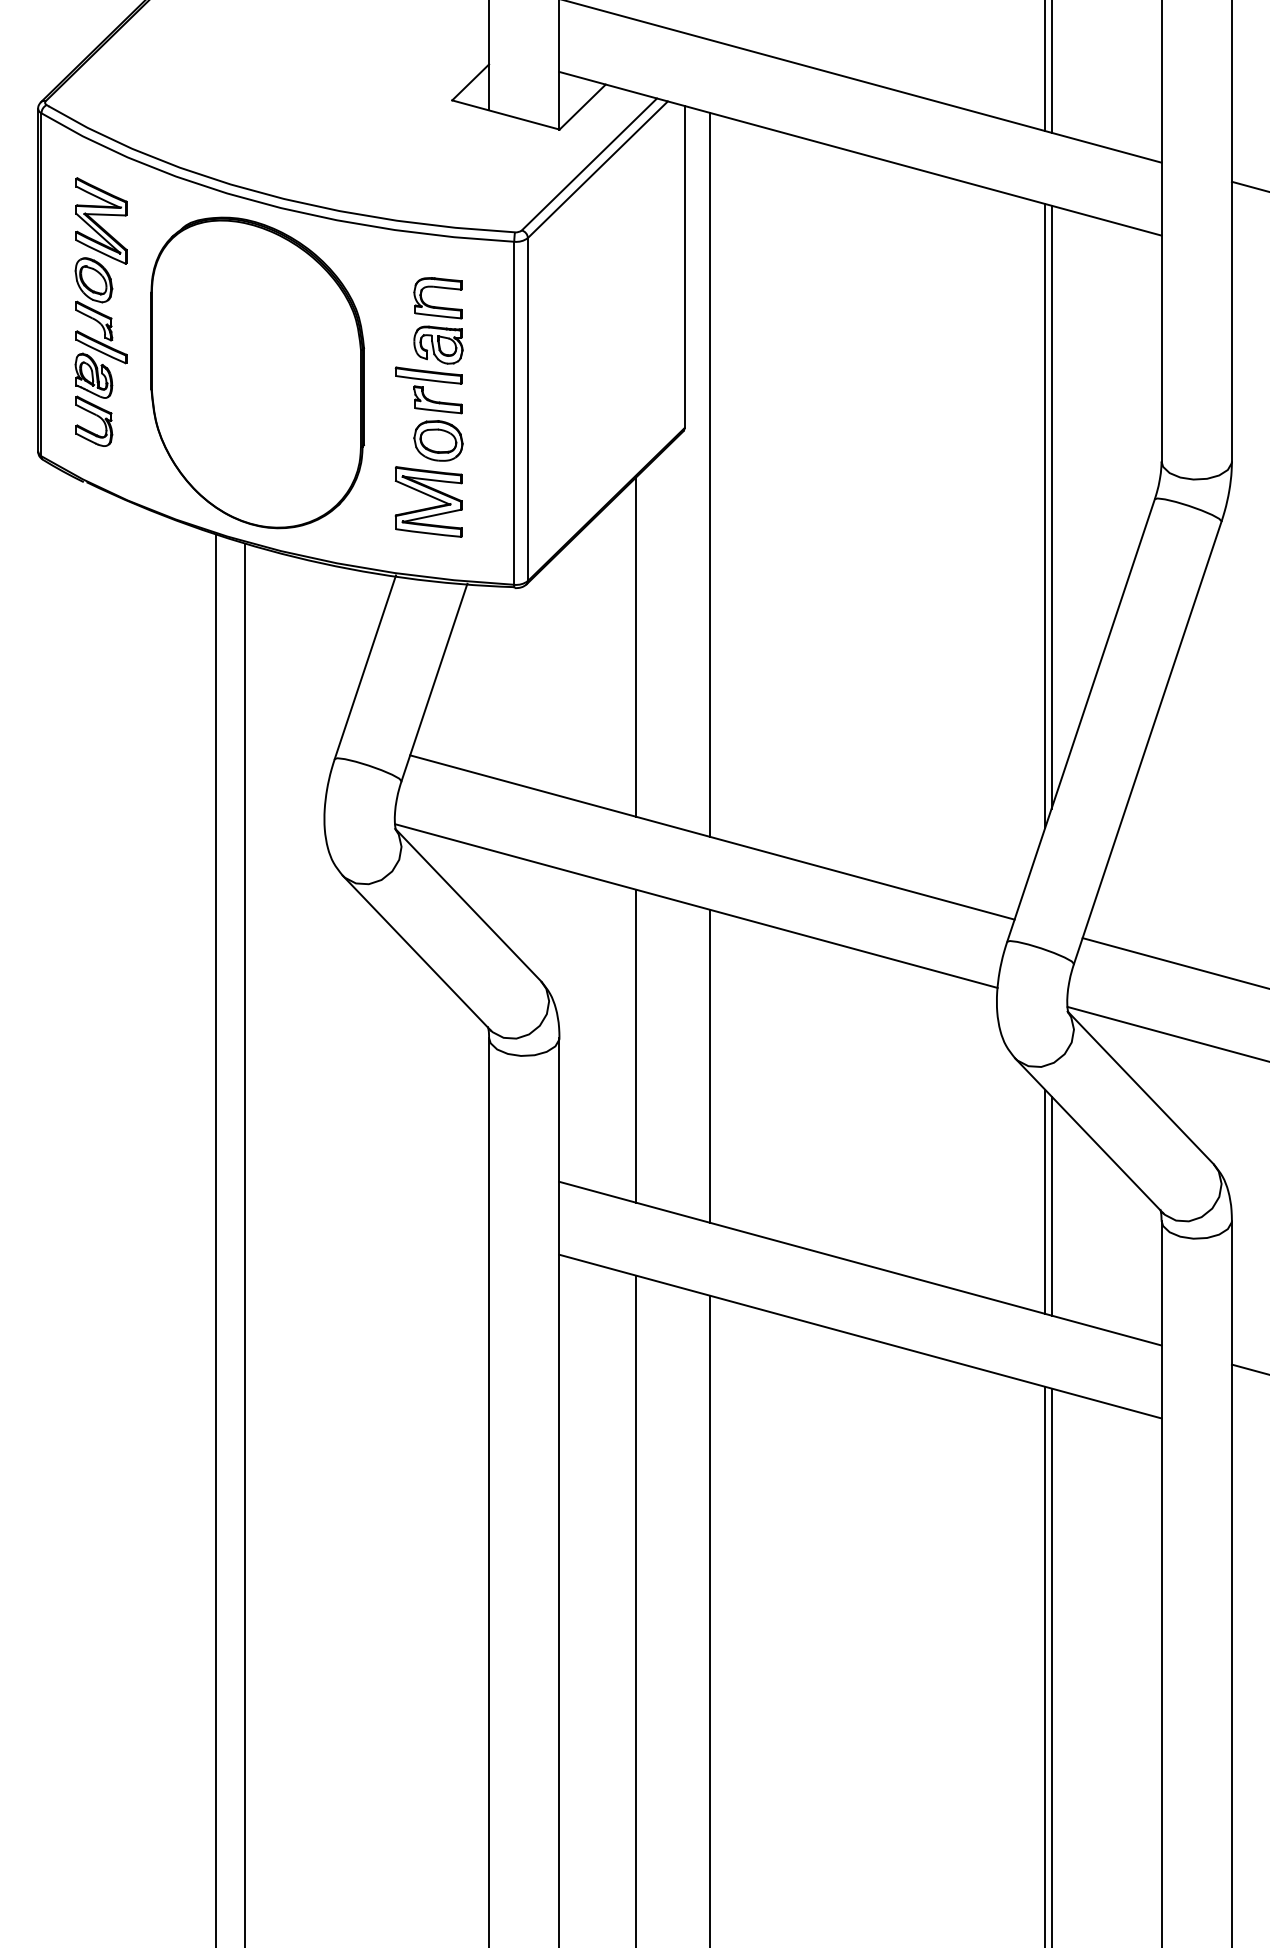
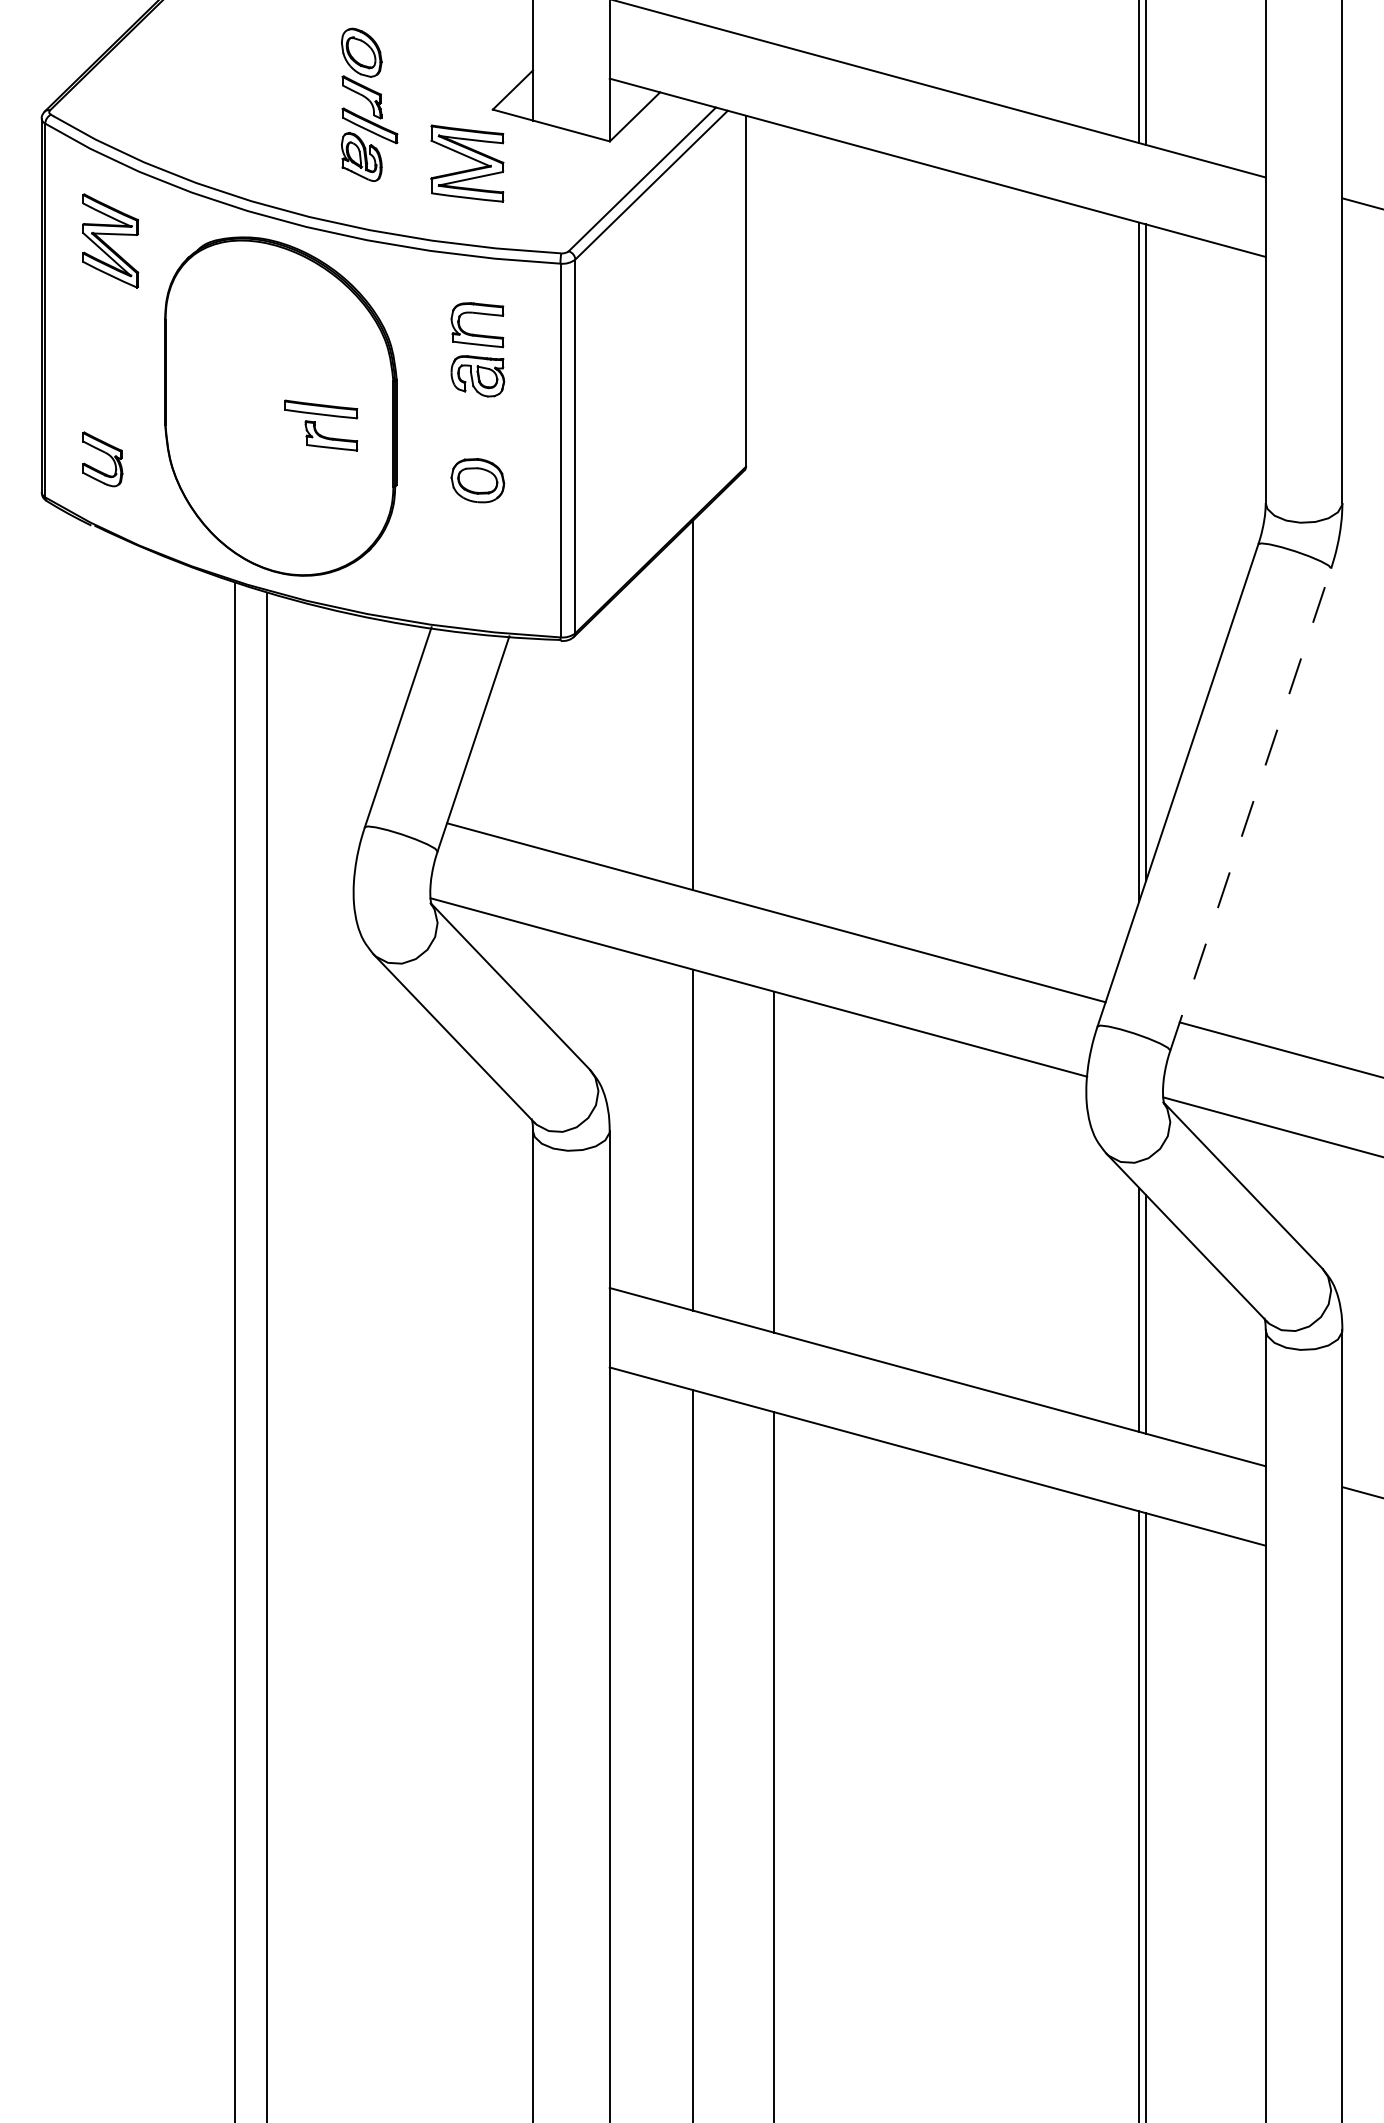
part: (100, 327) -> (368, 104), moved
part: (428, 390) -> (320, 425), moved
line: (710, 474) -> (774, 517), removed
part: (428, 501) -> (466, 163), moved
line: (1147, 742) -> (1250, 809), solid -> dashed

